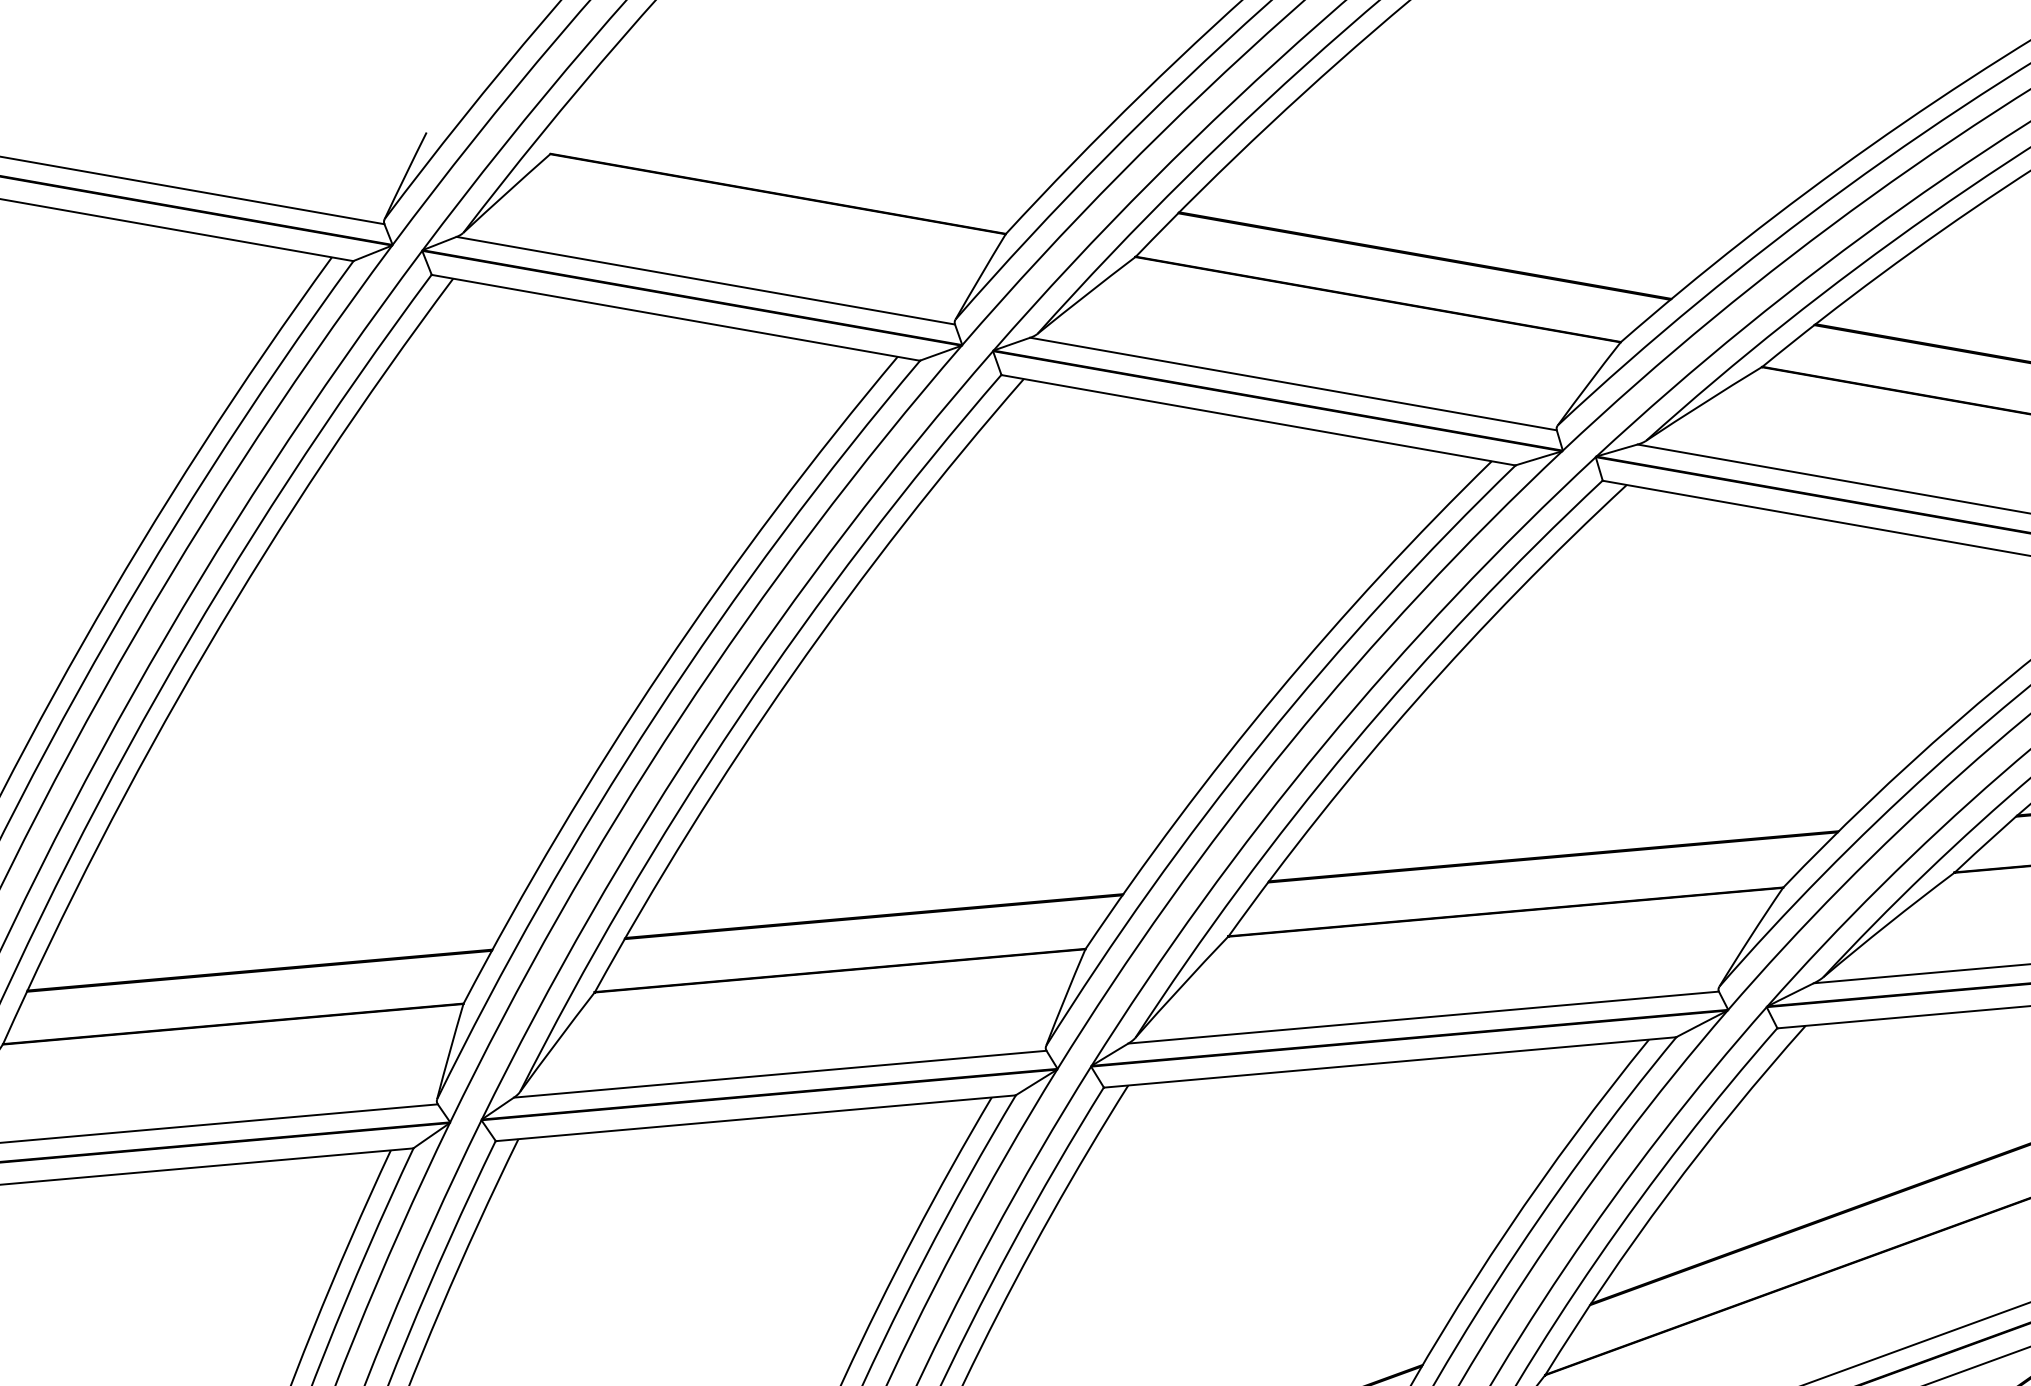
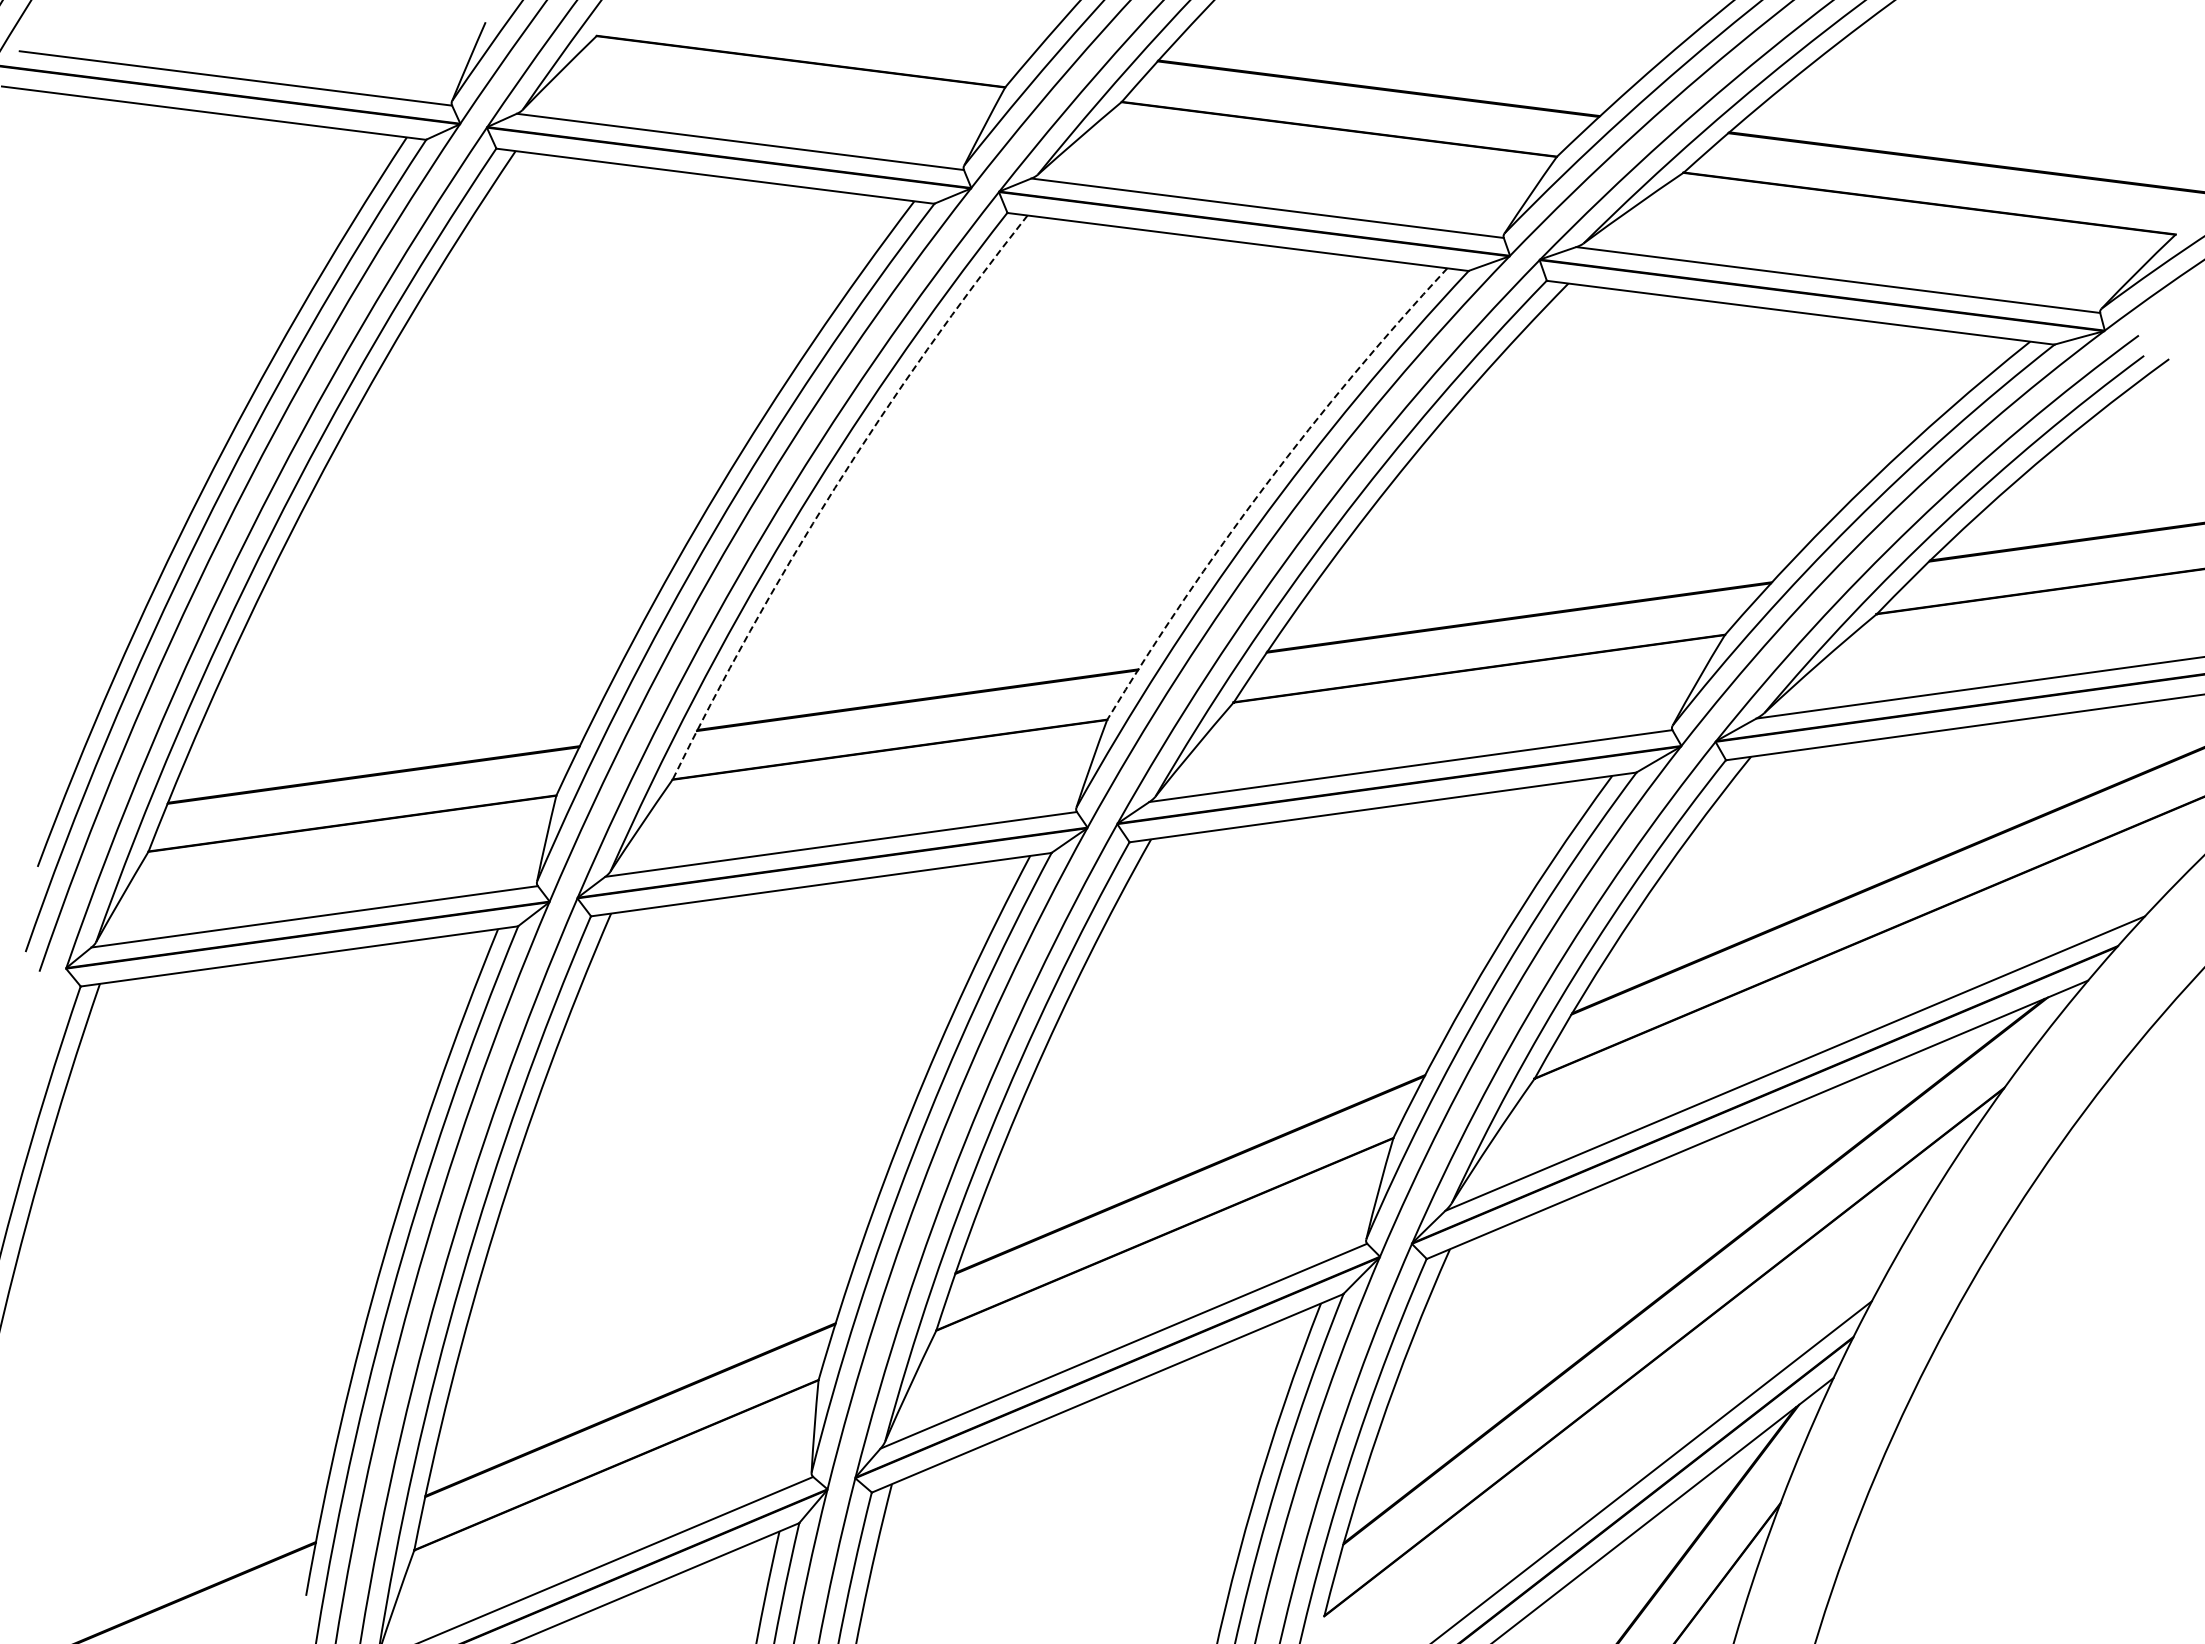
arc: (793, 674) -> (835, 488), solid -> dashed
arc: (1275, 694) -> (1265, 485), solid -> dashed

